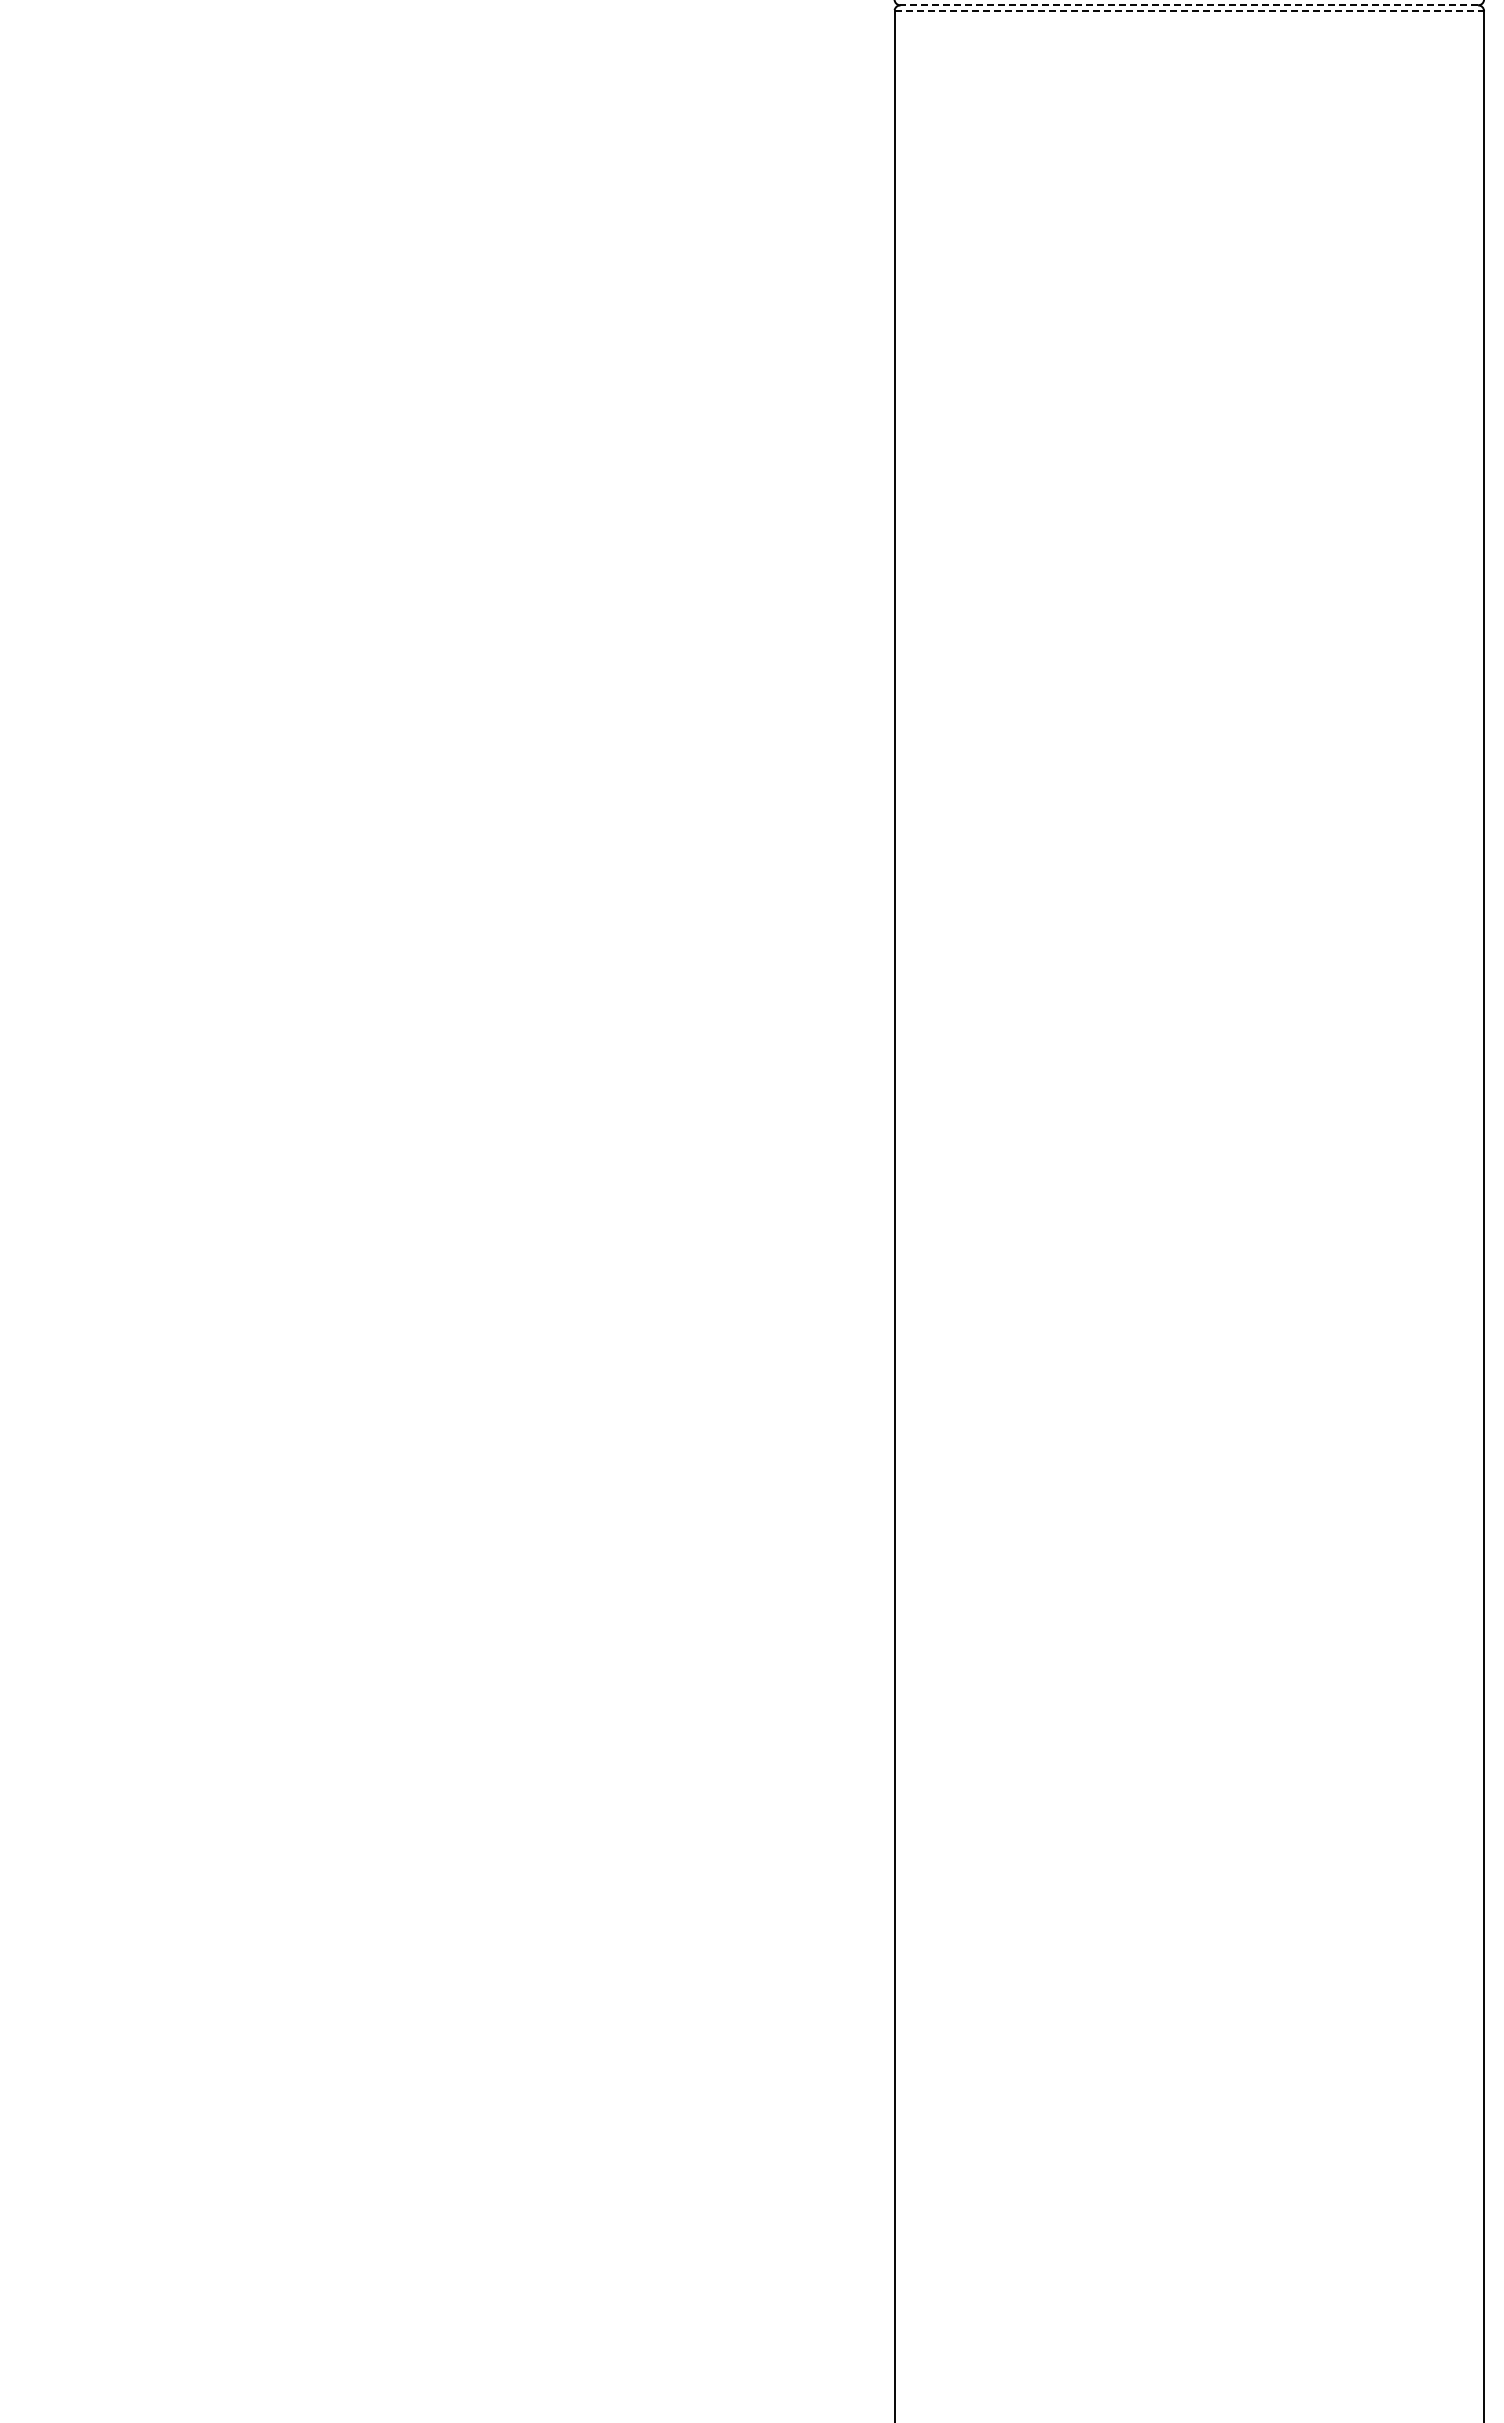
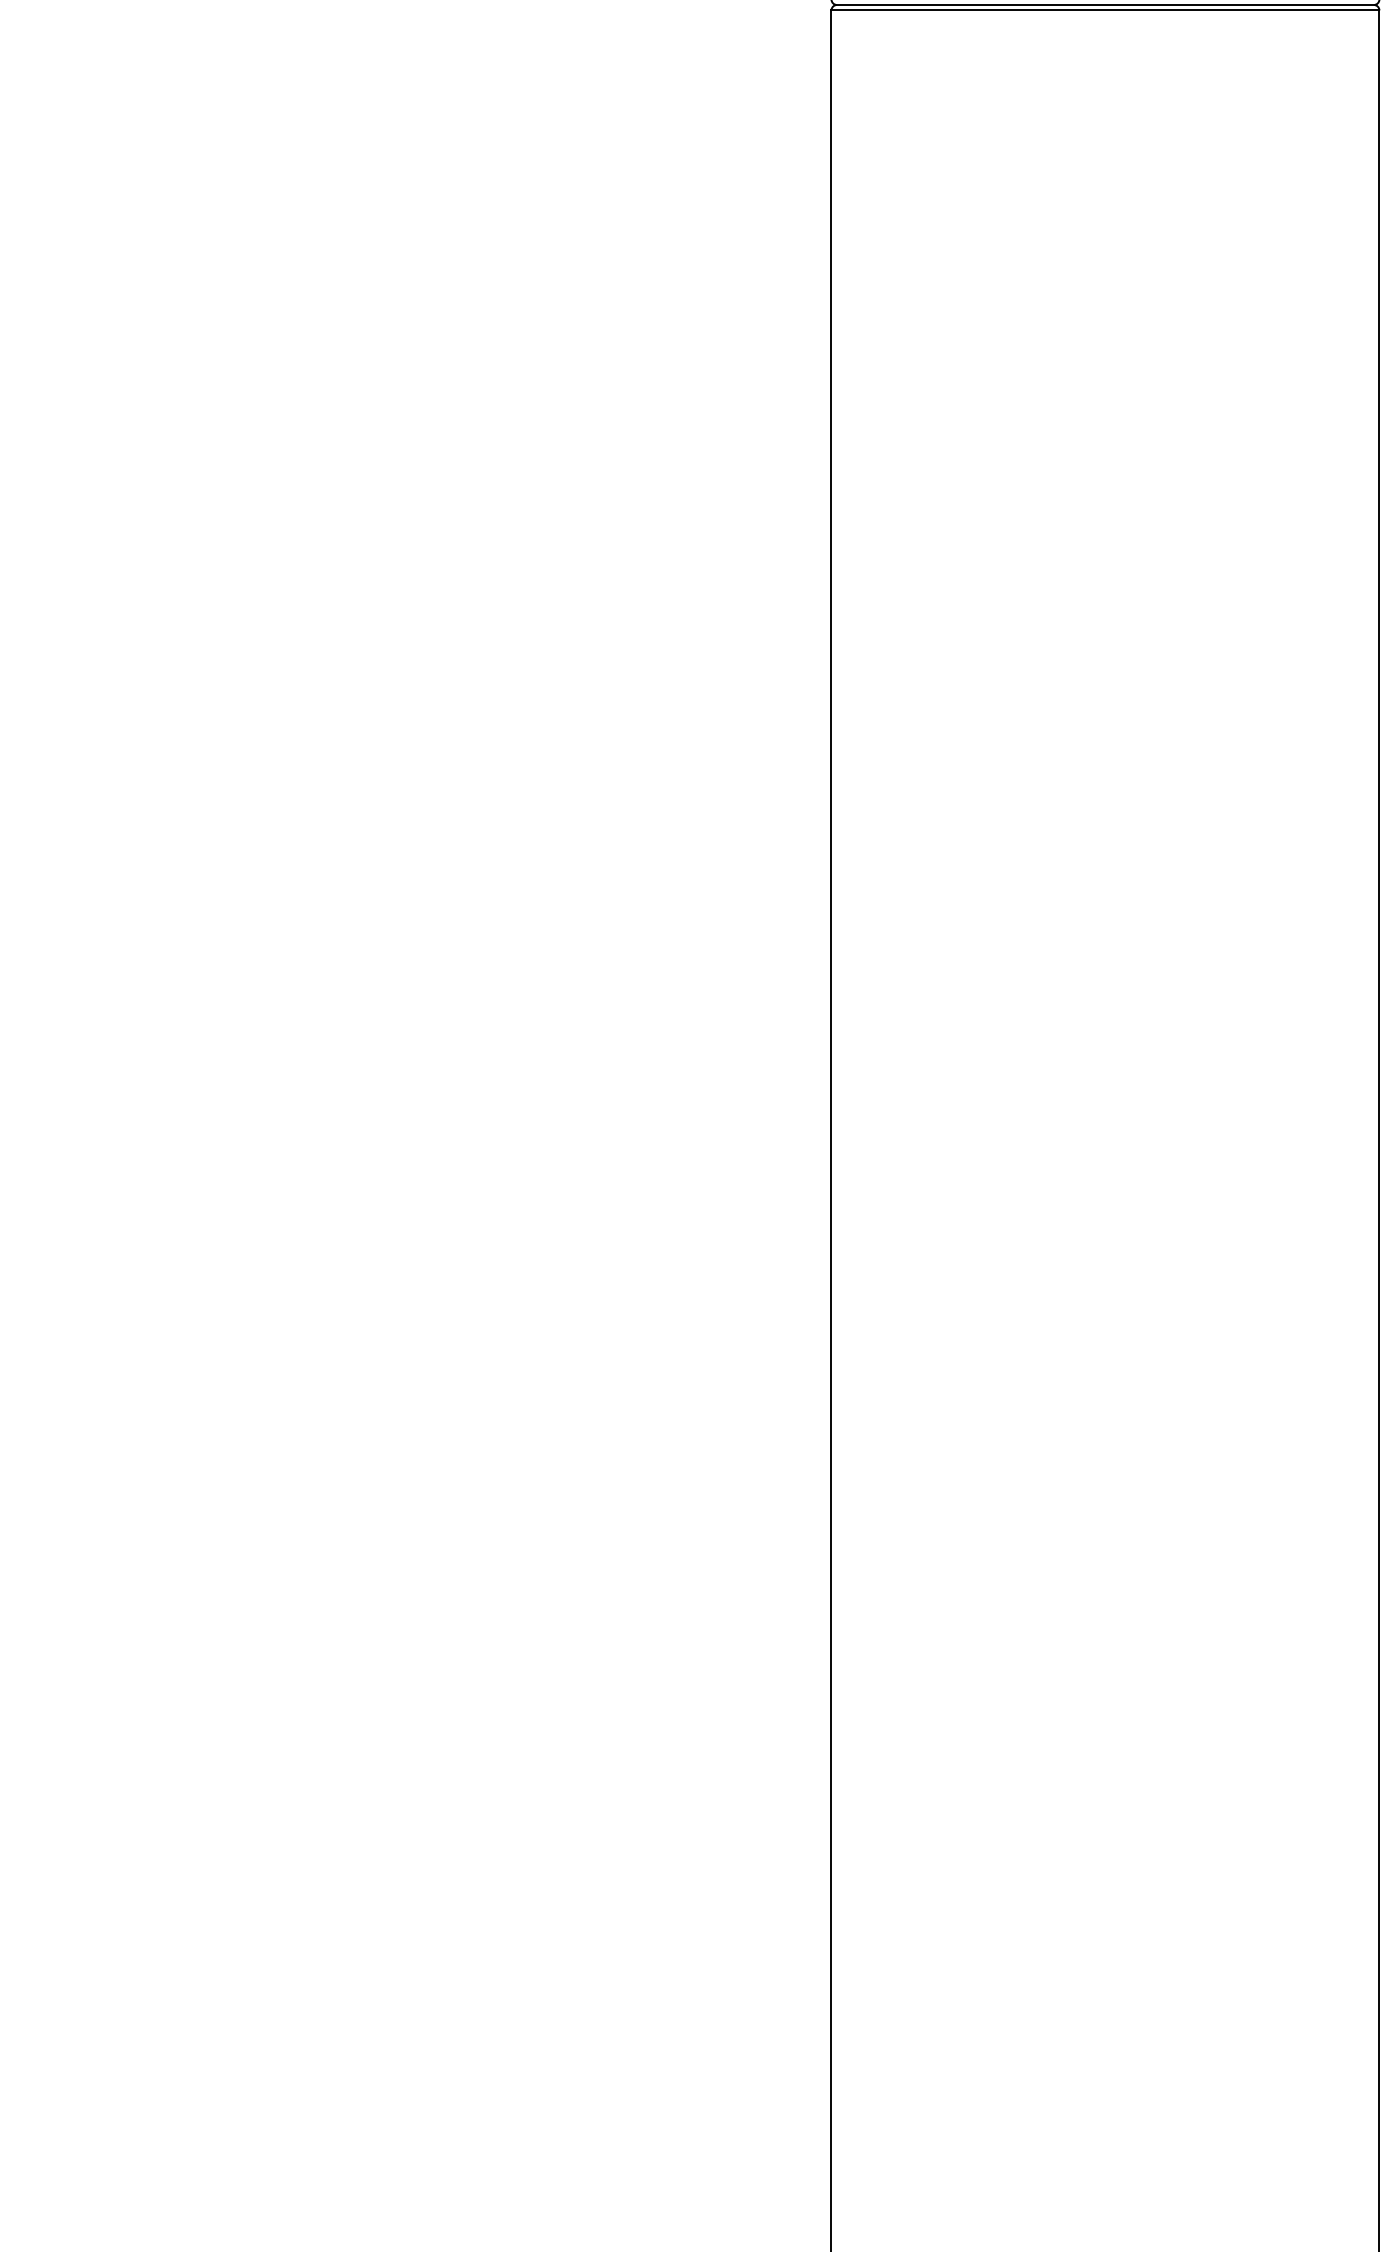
line: (1189, 5) -> (1105, 5), dashed -> solid
line: (1189, 11) -> (1105, 10), dashed -> solid

